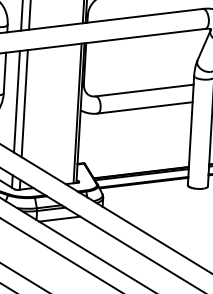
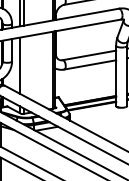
line: (24, 101) -> (23, 65), removed

